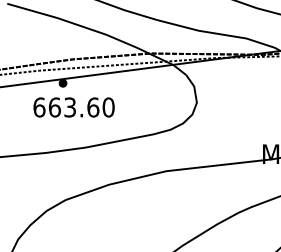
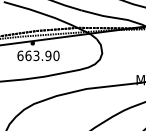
text: (93, 106) -> (48, 55), 663.60 -> 663.90

